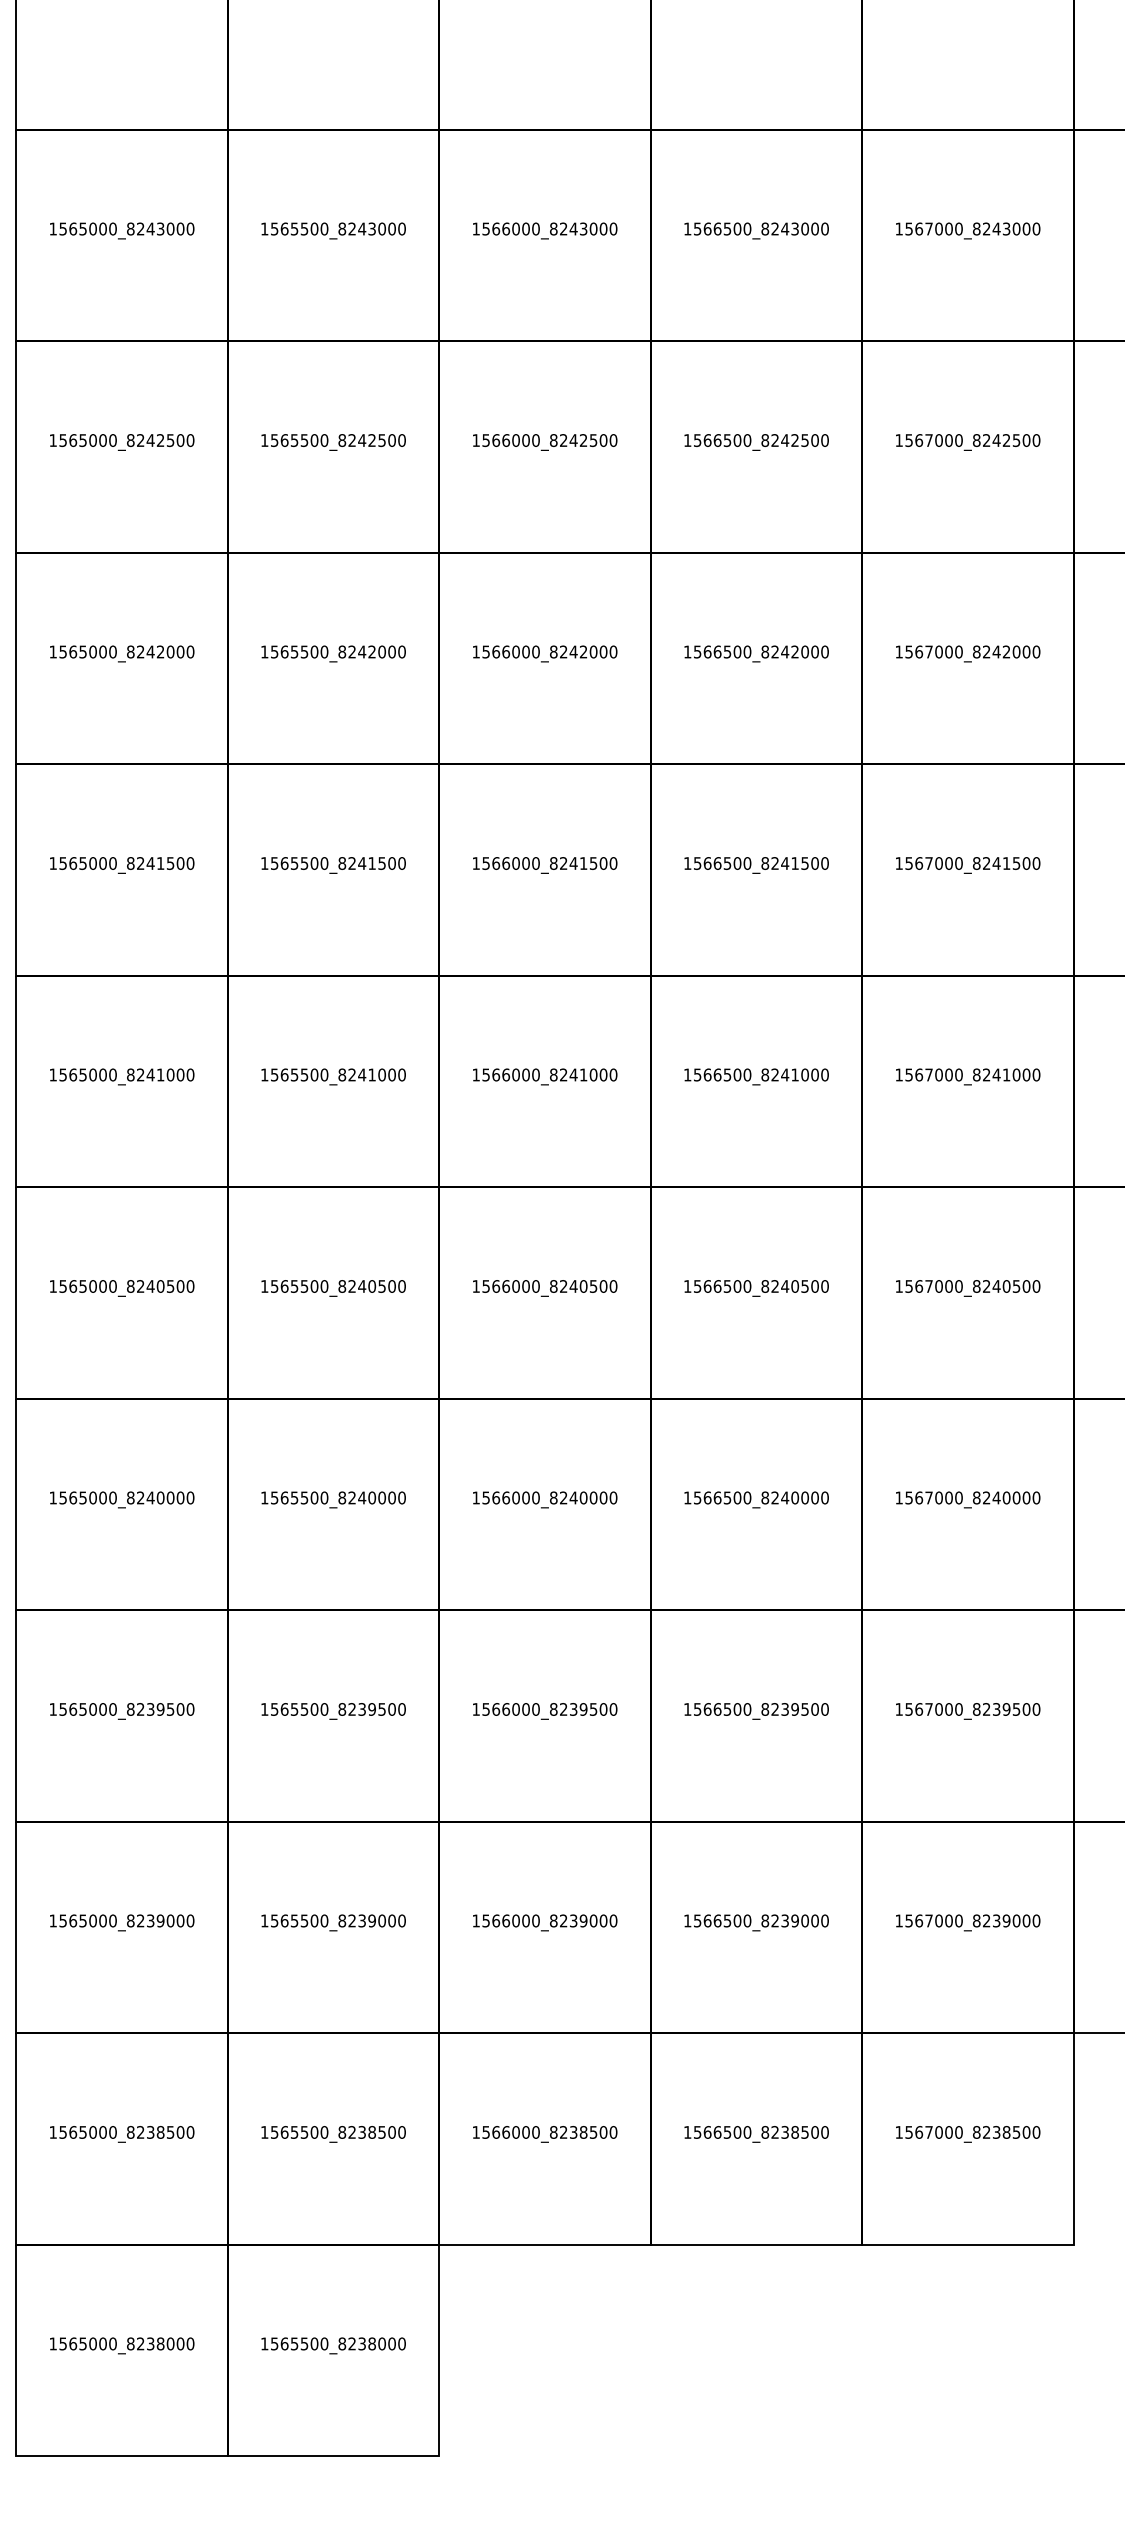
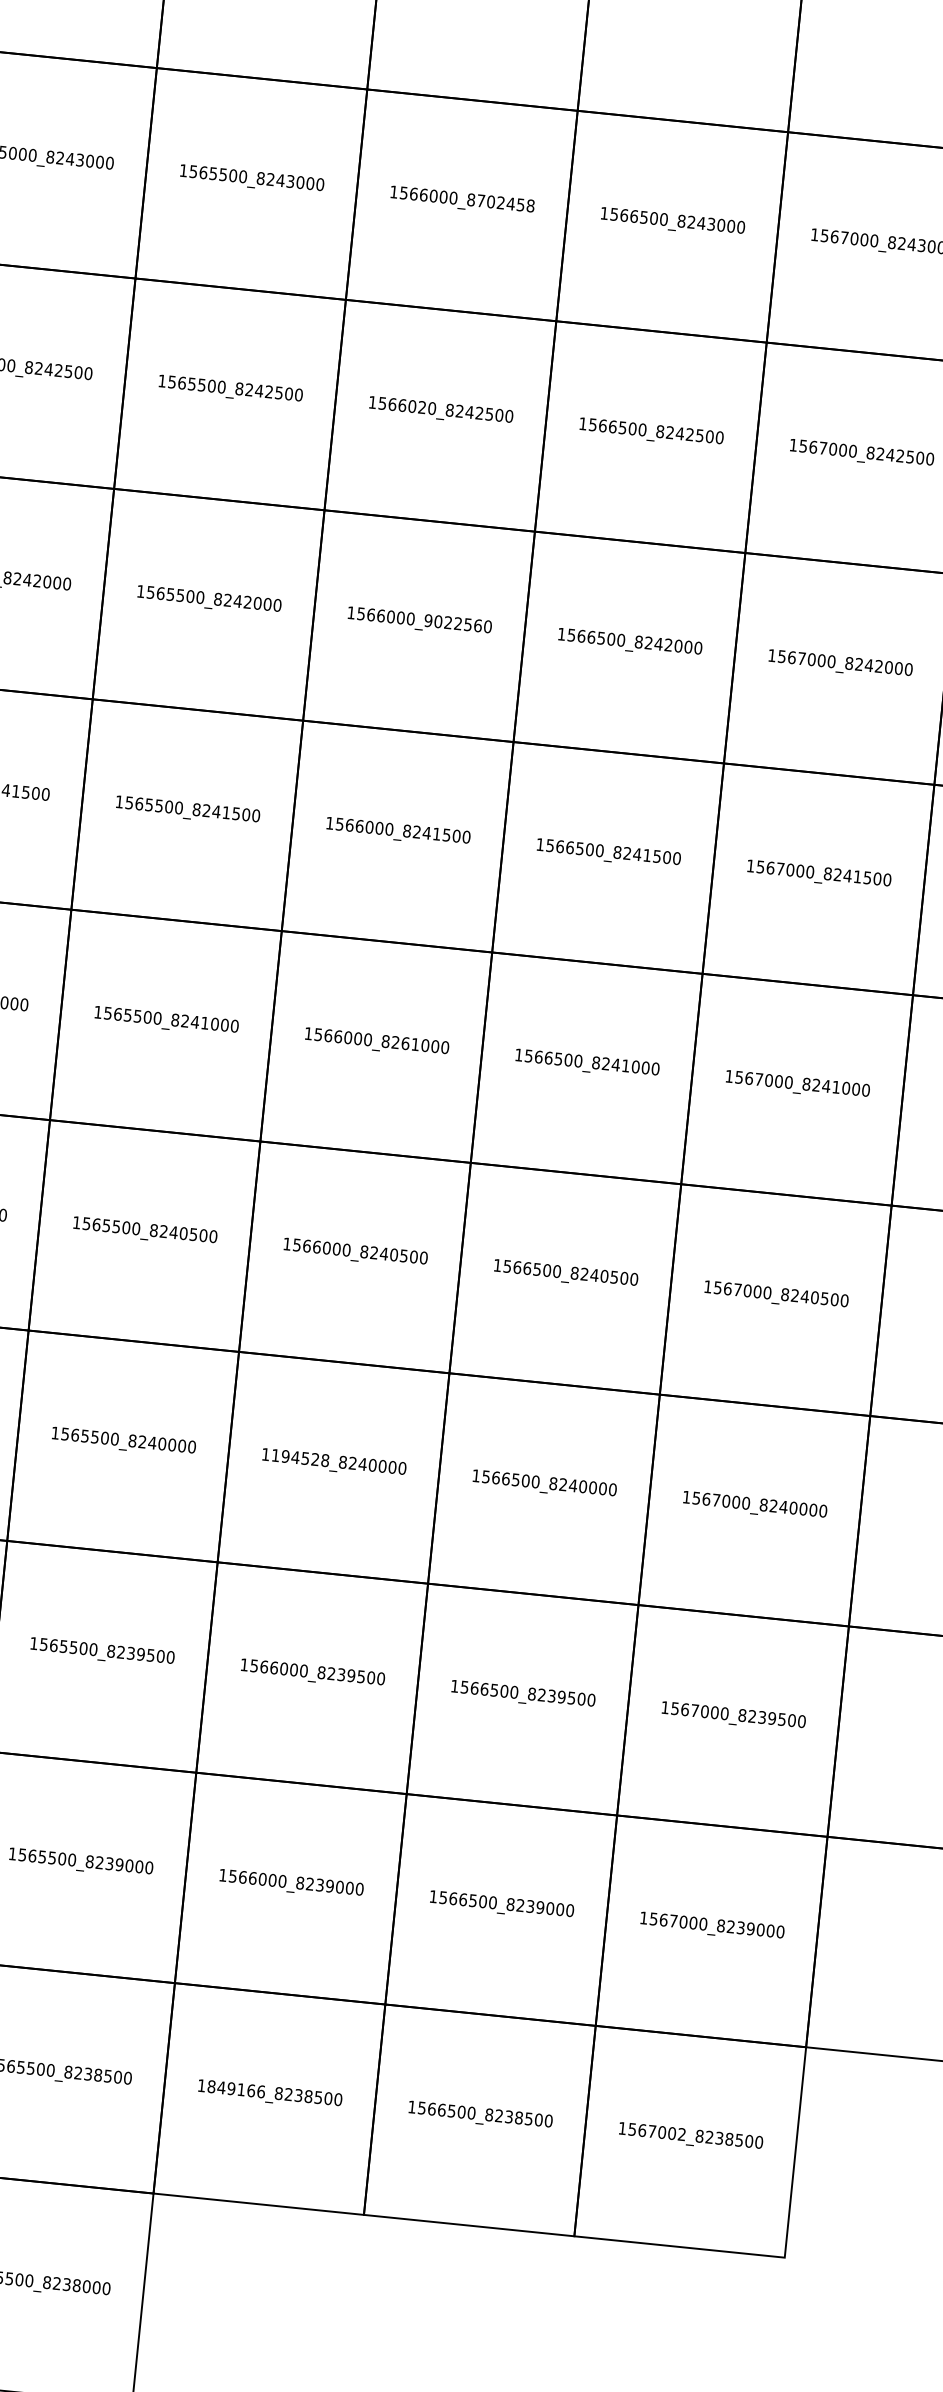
text: (588, 228) -> (505, 202), 1566000_8243000 -> 1566000_8702458
text: (525, 440) -> (421, 407), 1566000_8242500 -> 1566020_8242500
text: (578, 651) -> (453, 622), 1566000_8242000 -> 1566000_9022560
text: (573, 1074) -> (405, 1043), 1566000_8241000 -> 1566000_8261000
text: (510, 1497) -> (300, 1457), 1566000_8240000 -> 1194528_8240000
text: (510, 2132) -> (235, 2089), 1566000_8238500 -> 1849166_8238500
text: (958, 2132) -> (681, 2134), 1567000_8238500 -> 1567002_8238500

